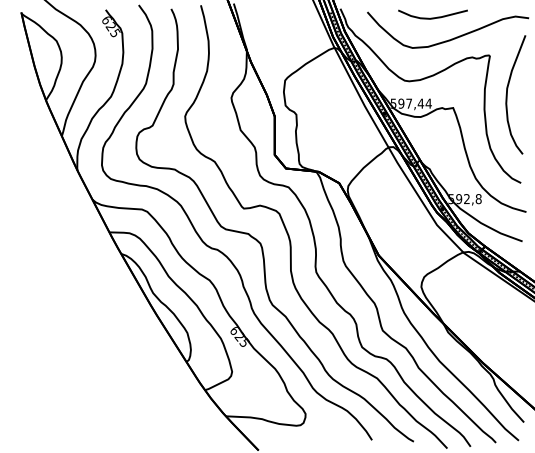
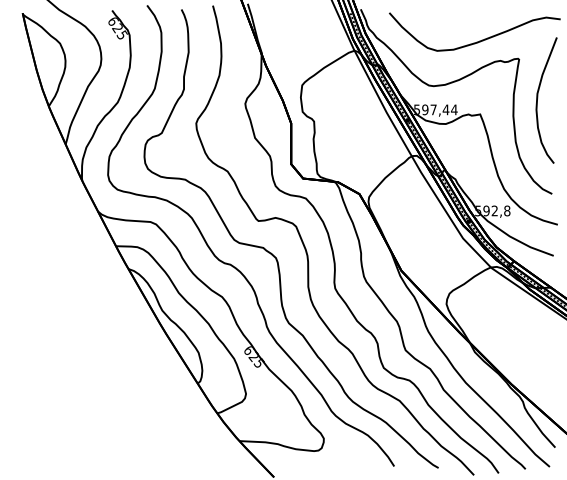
curve: (432, 17) -> (458, 18), removed

